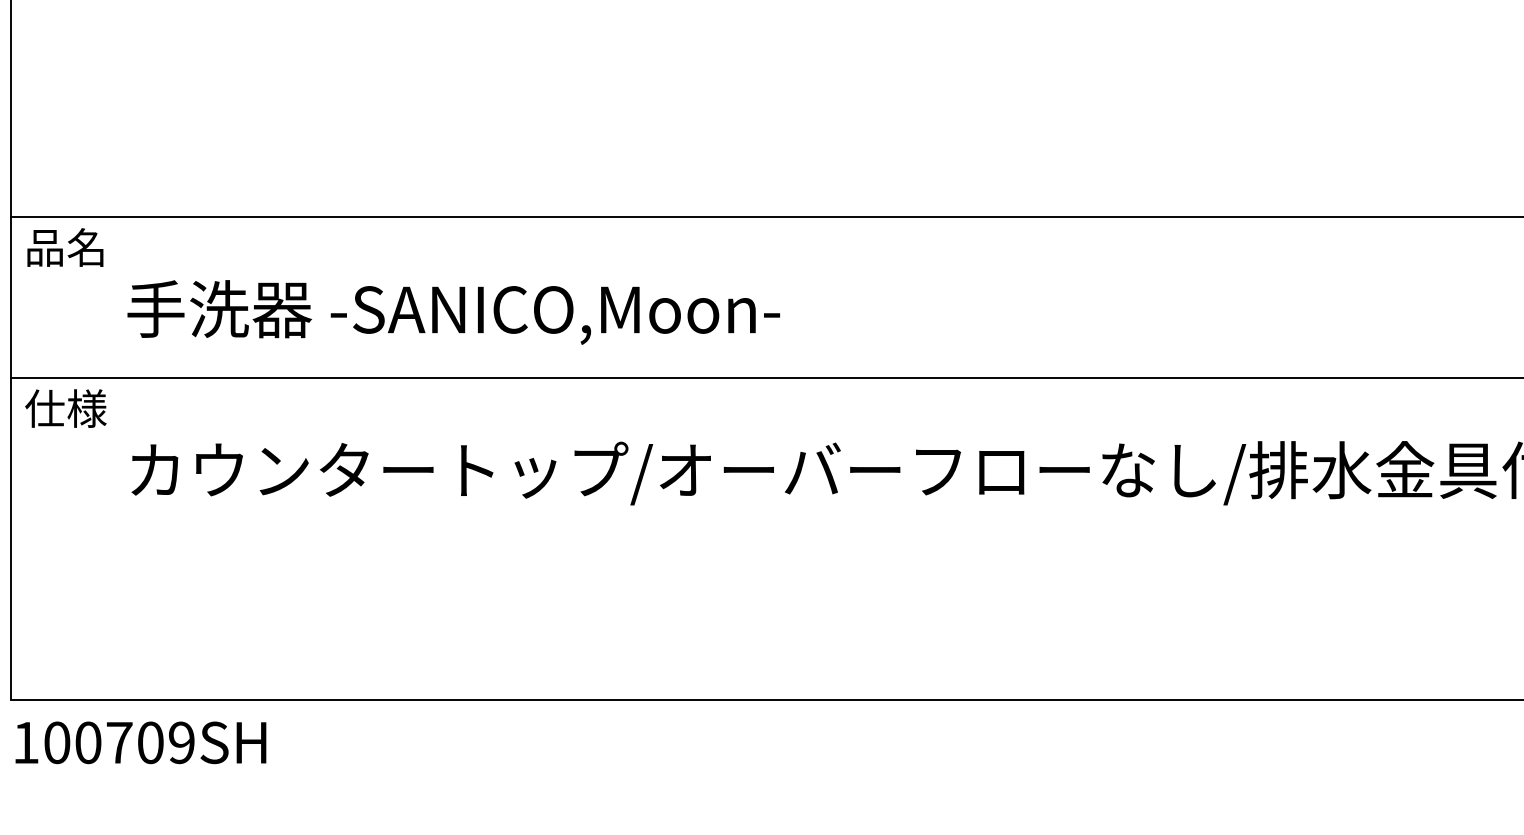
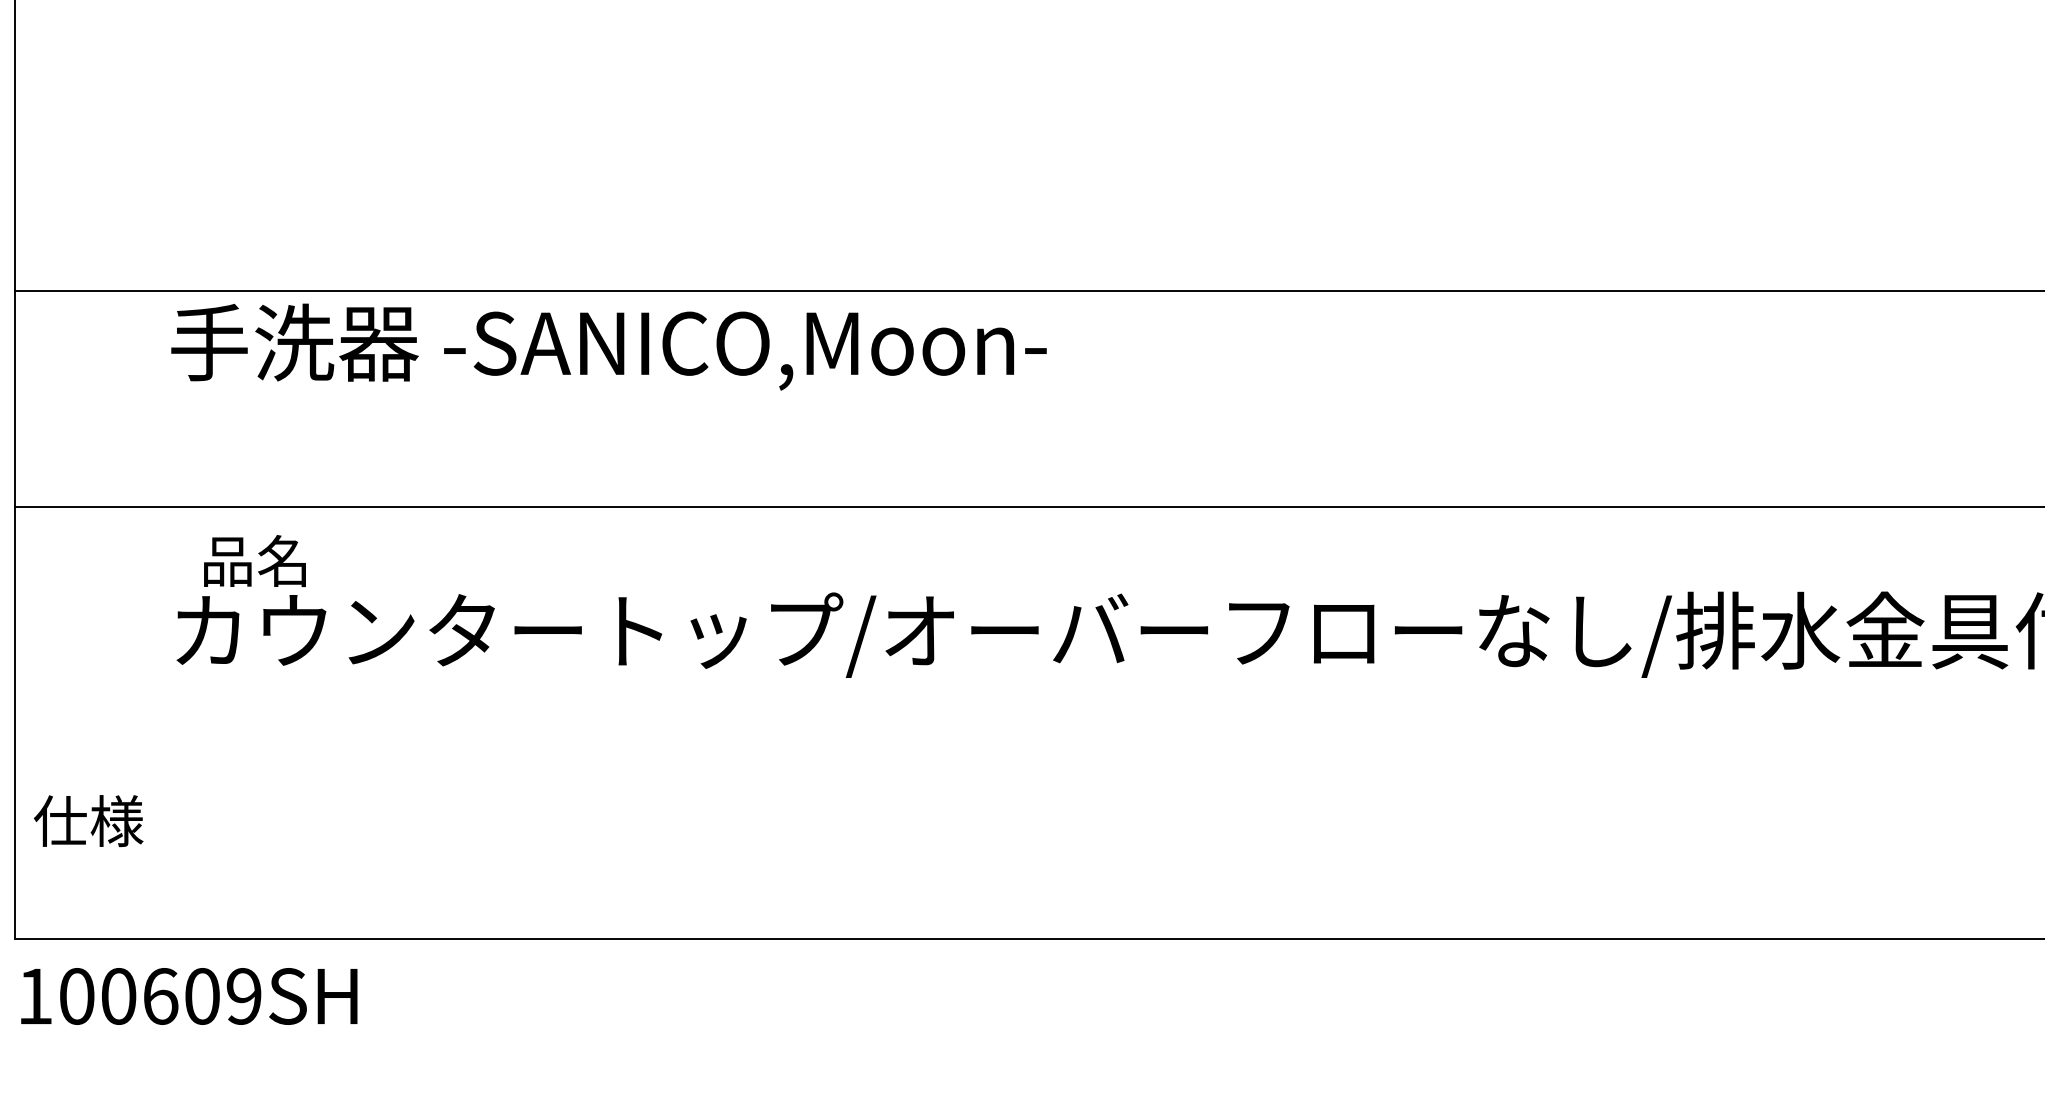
text: (65, 247) -> (254, 560), moved
text: (453, 312) -> (608, 346), moved
text: (65, 408) -> (88, 821), moved
text: (119, 742) -> (160, 996), 100709SH -> 100609SH

